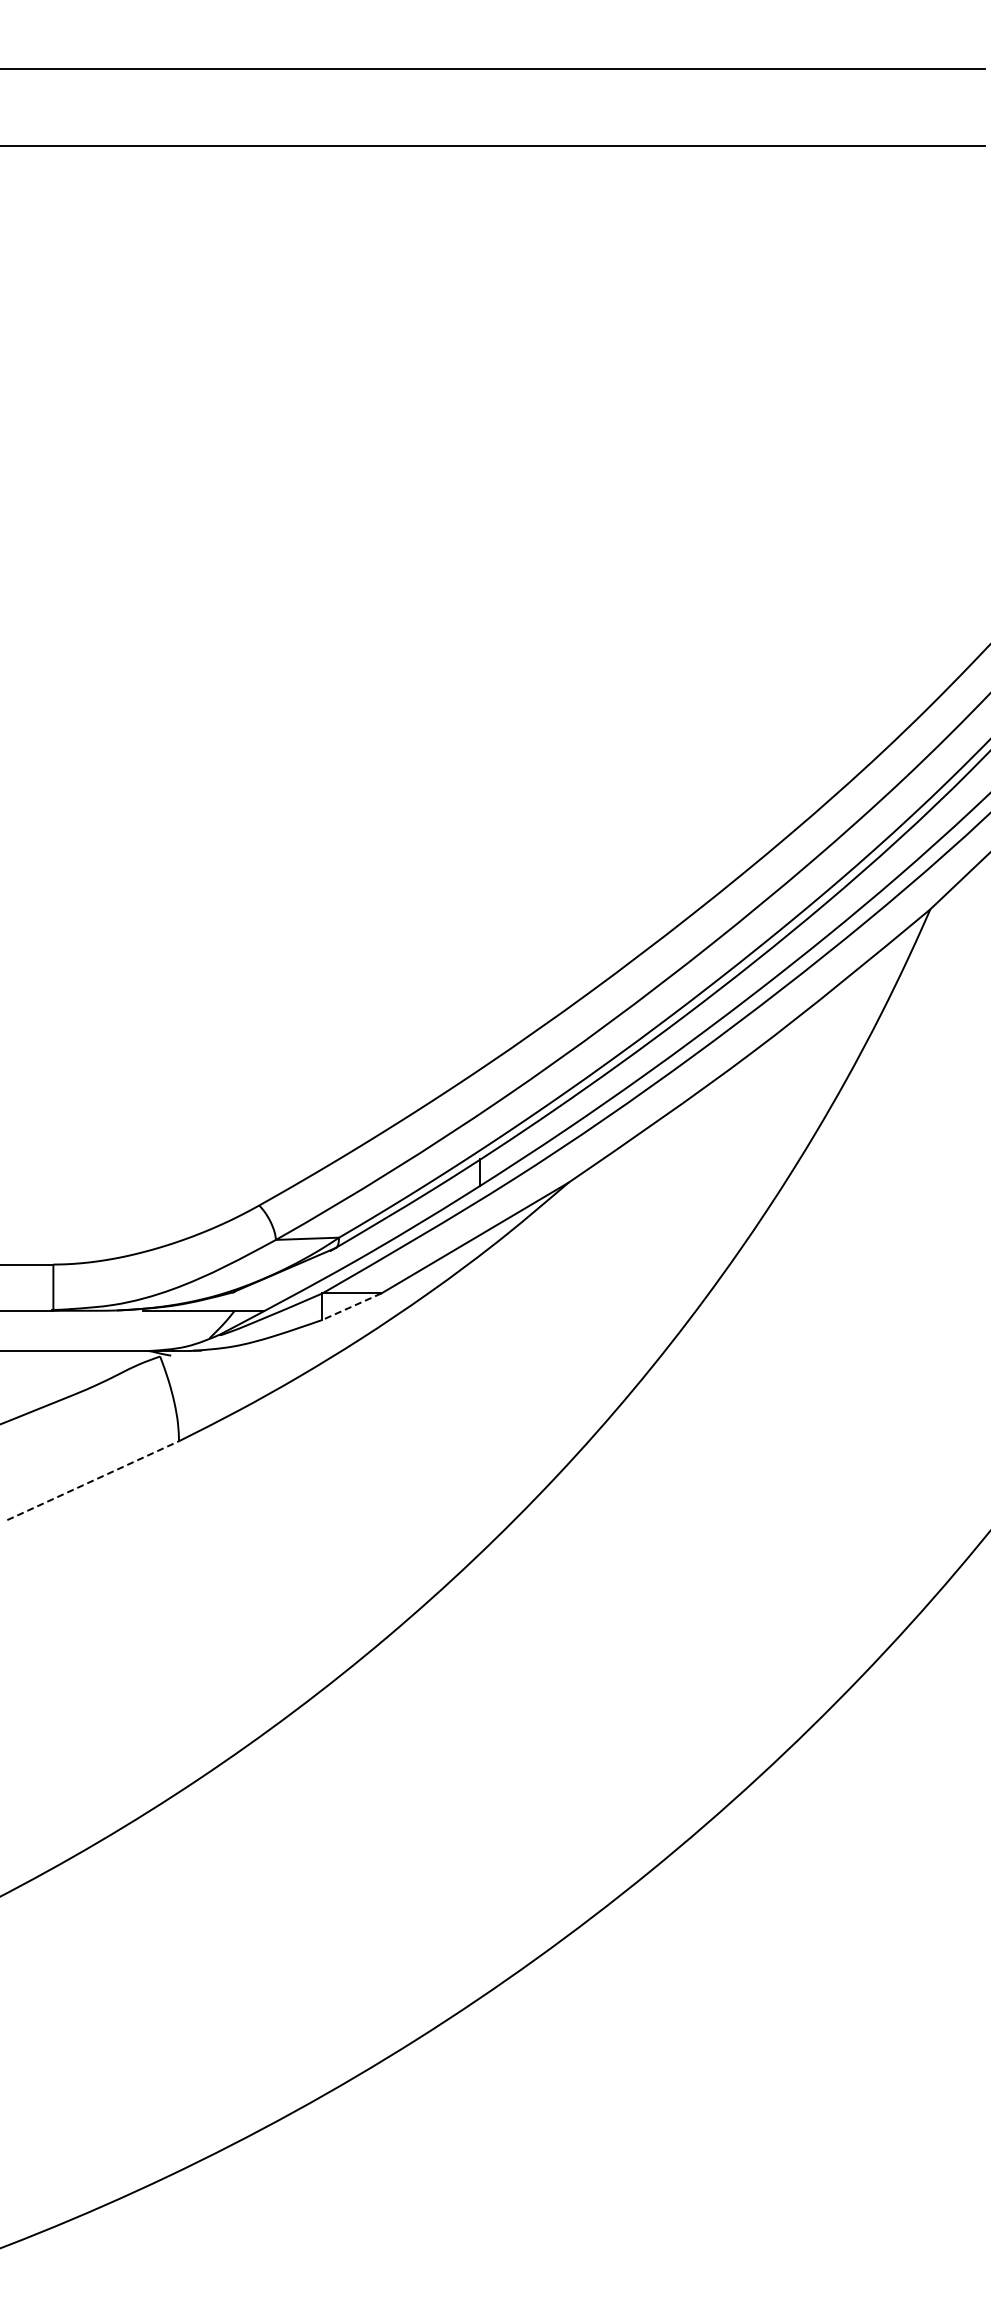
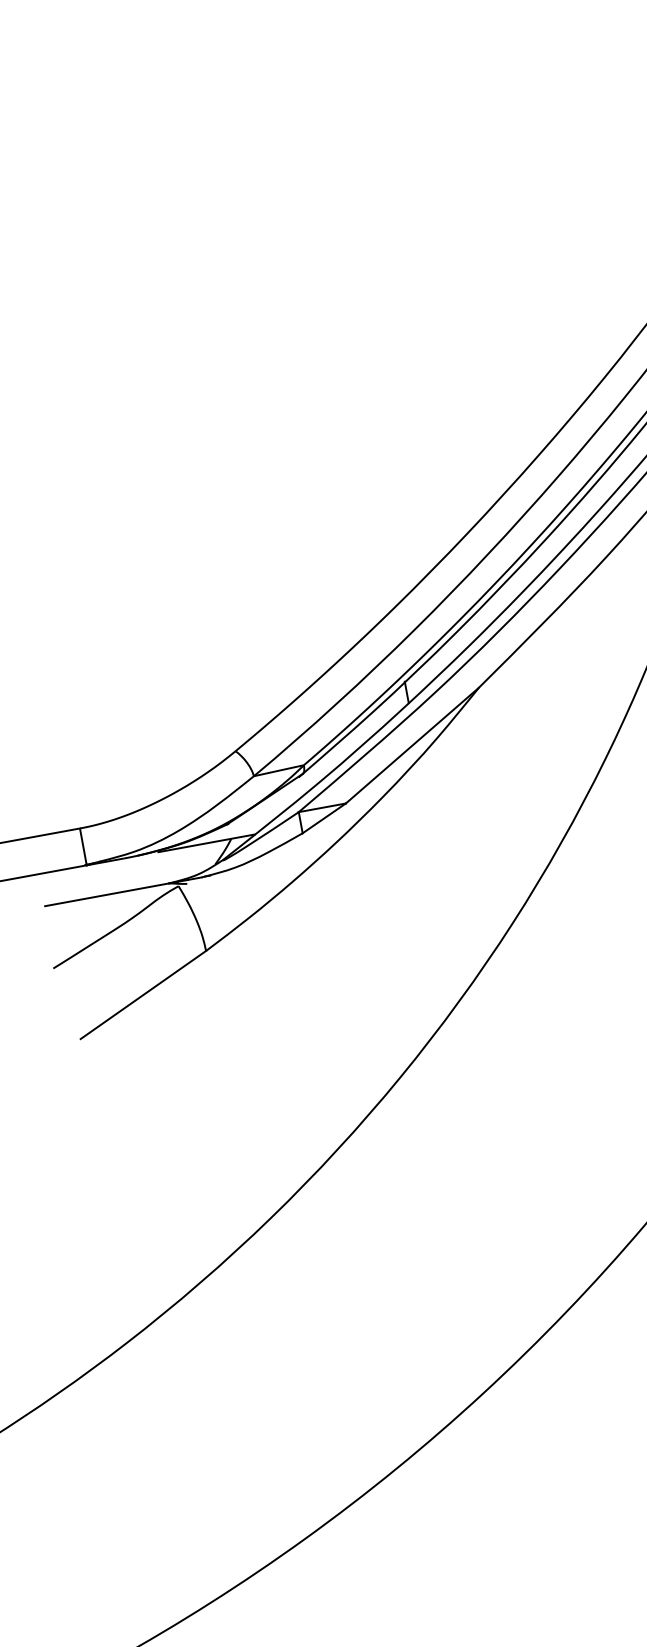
line: (351, 1306) -> (323, 818), dashed -> solid
line: (93, 1480) -> (143, 994), dashed -> solid

